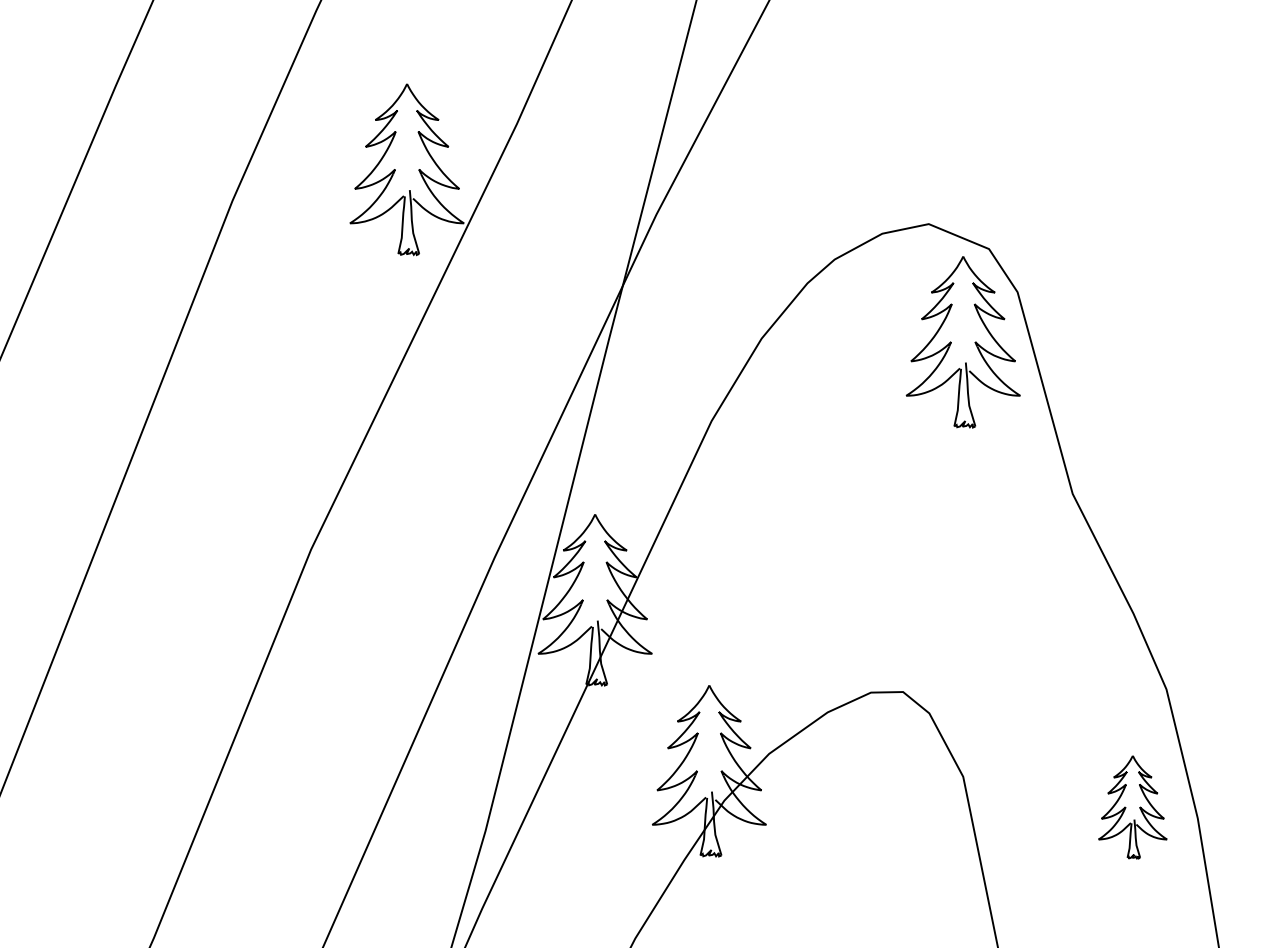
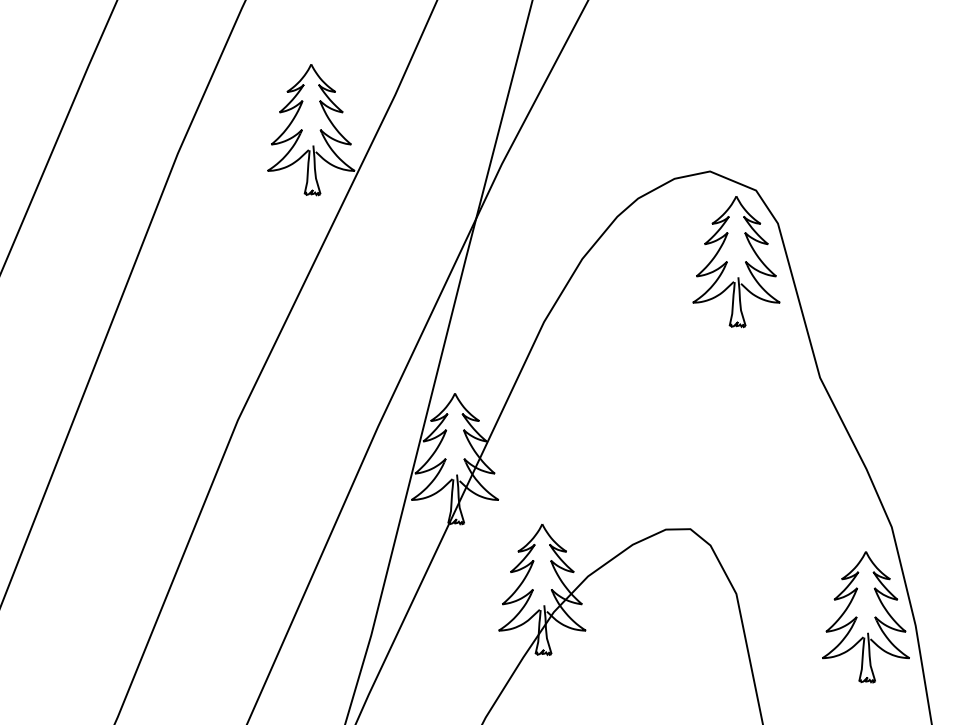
part: (1132, 807) -> (865, 617), size x1.67

